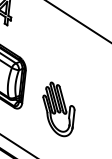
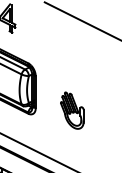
part: (58, 109) -> (72, 110), size x0.7

